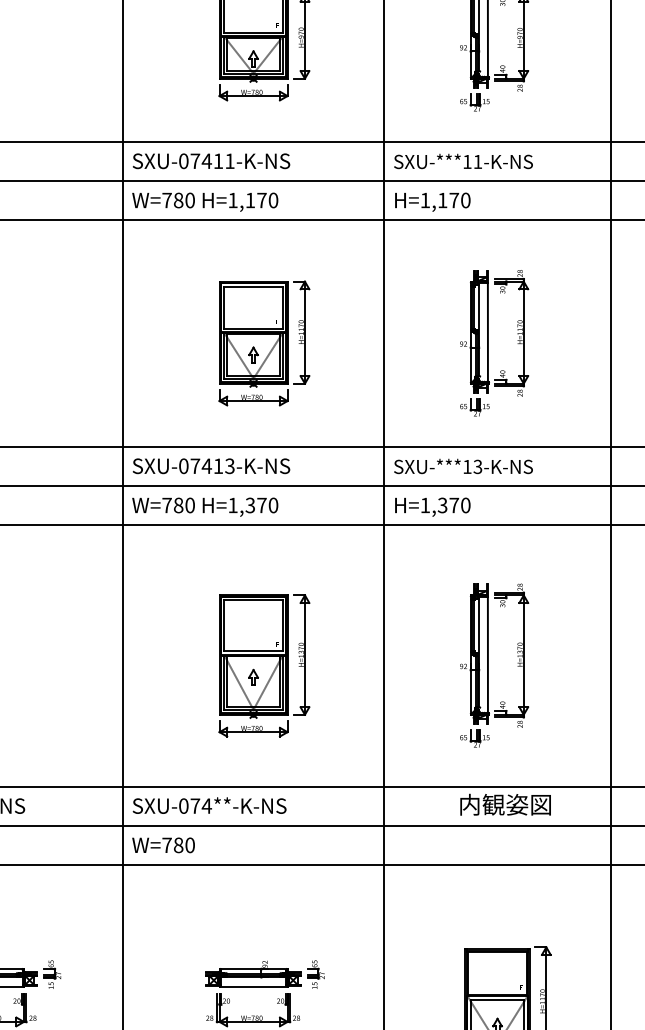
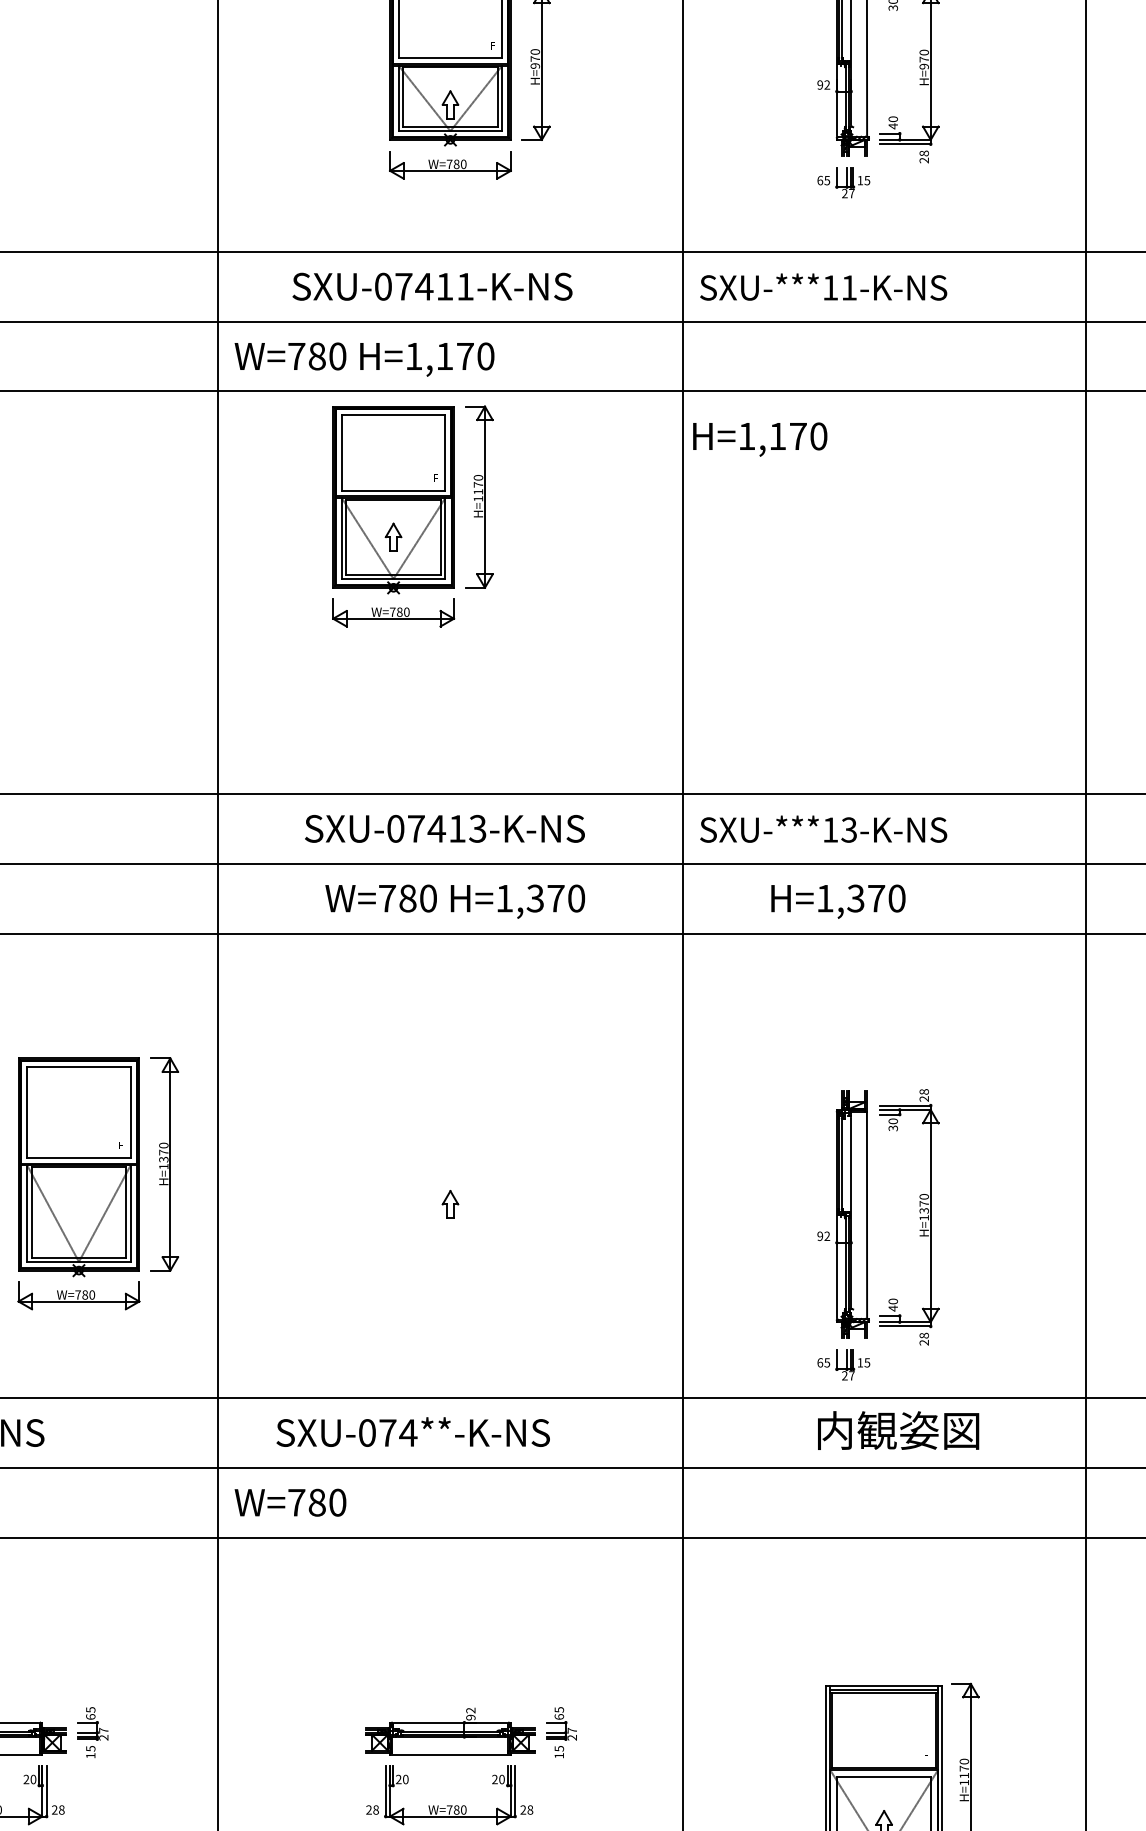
text: (211, 161) -> (432, 287), moved
text: (432, 201) -> (759, 438), moved
part: (264, 343) -> (413, 516), moved
part: (494, 343) -> (878, 610), removed
text: (211, 466) -> (445, 829), moved
text: (205, 506) -> (455, 900), moved
text: (432, 506) -> (837, 900), moved
part: (264, 665) -> (98, 1183), moved
part: (494, 665) -> (878, 1234), moved
text: (209, 805) -> (413, 1431), moved

